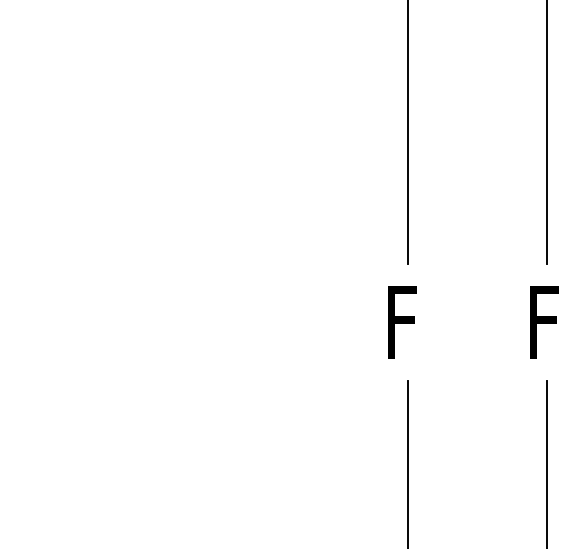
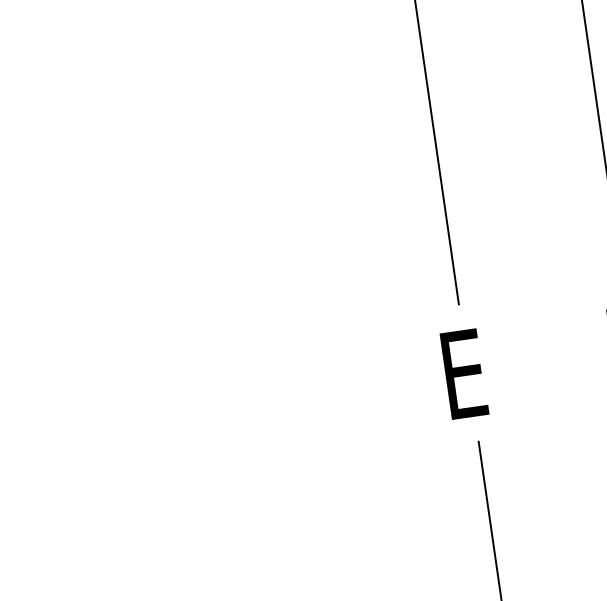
text: (407, 322) -> (468, 373), F -> E

